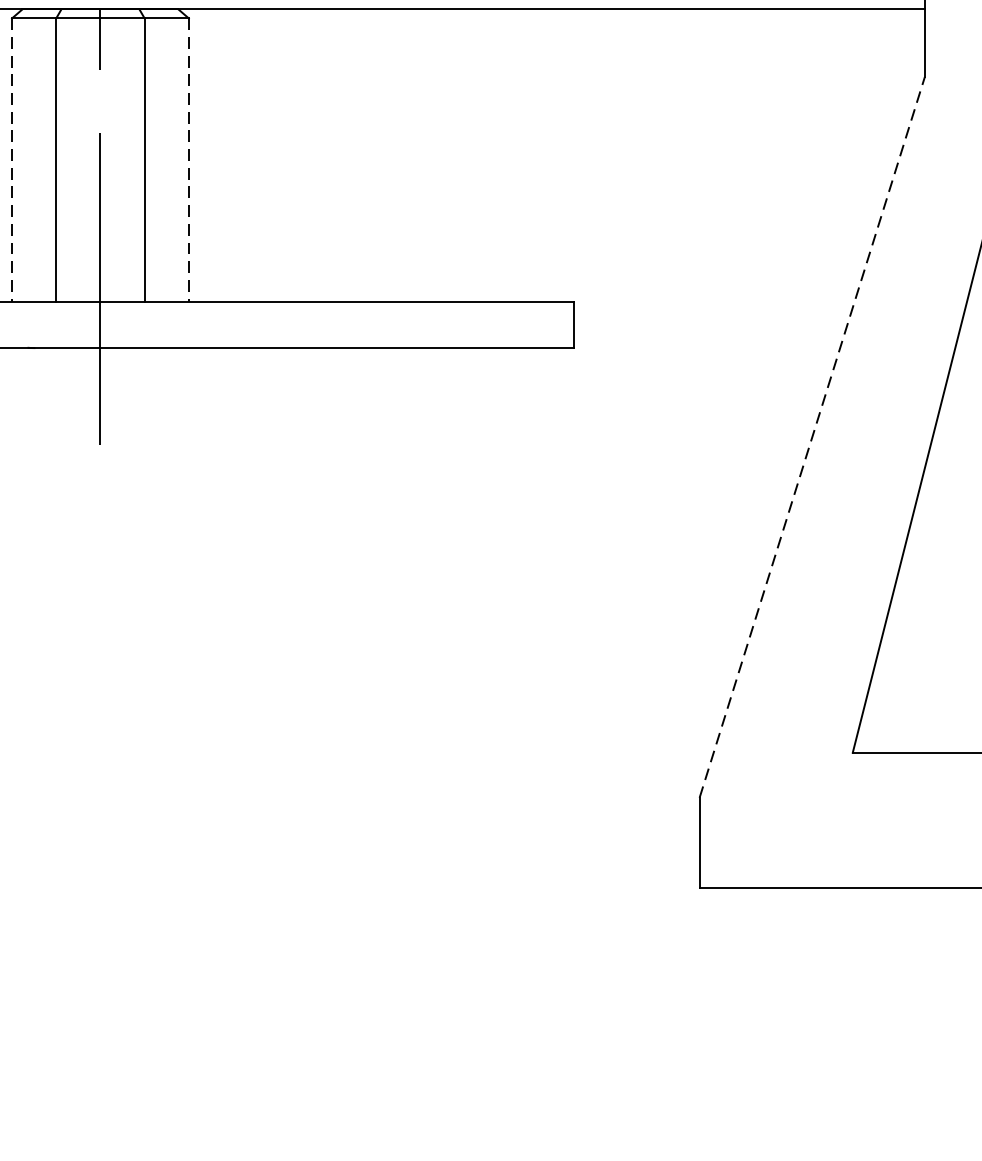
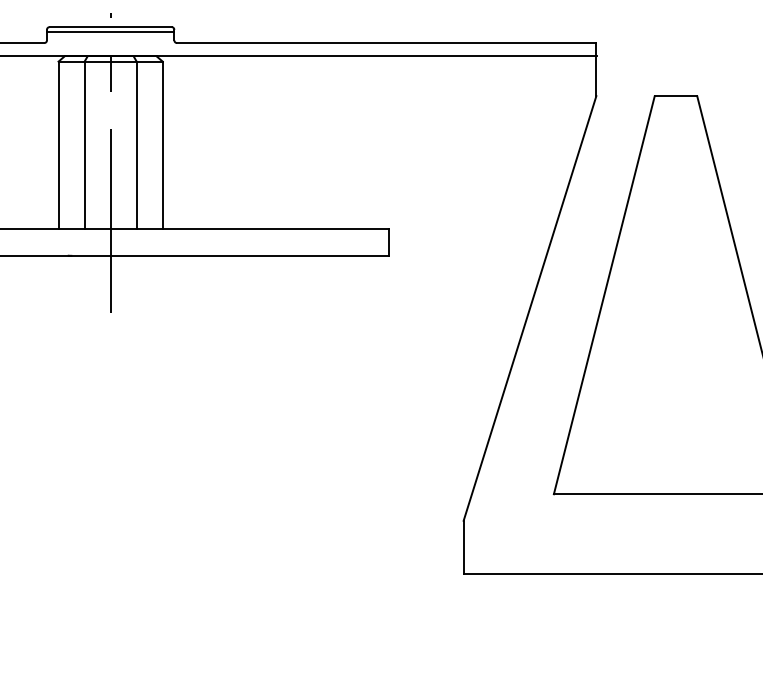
line: (11, 160) -> (58, 145), dashed -> solid
line: (188, 160) -> (162, 145), dashed -> solid
line: (813, 437) -> (530, 308), dashed -> solid

